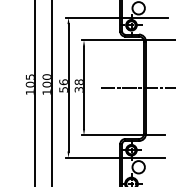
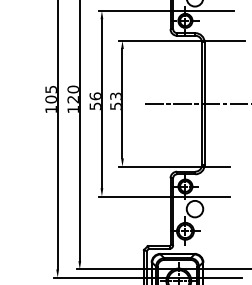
text: (46, 84) -> (72, 99), 100 -> 120
text: (78, 85) -> (115, 100), 38 -> 53

